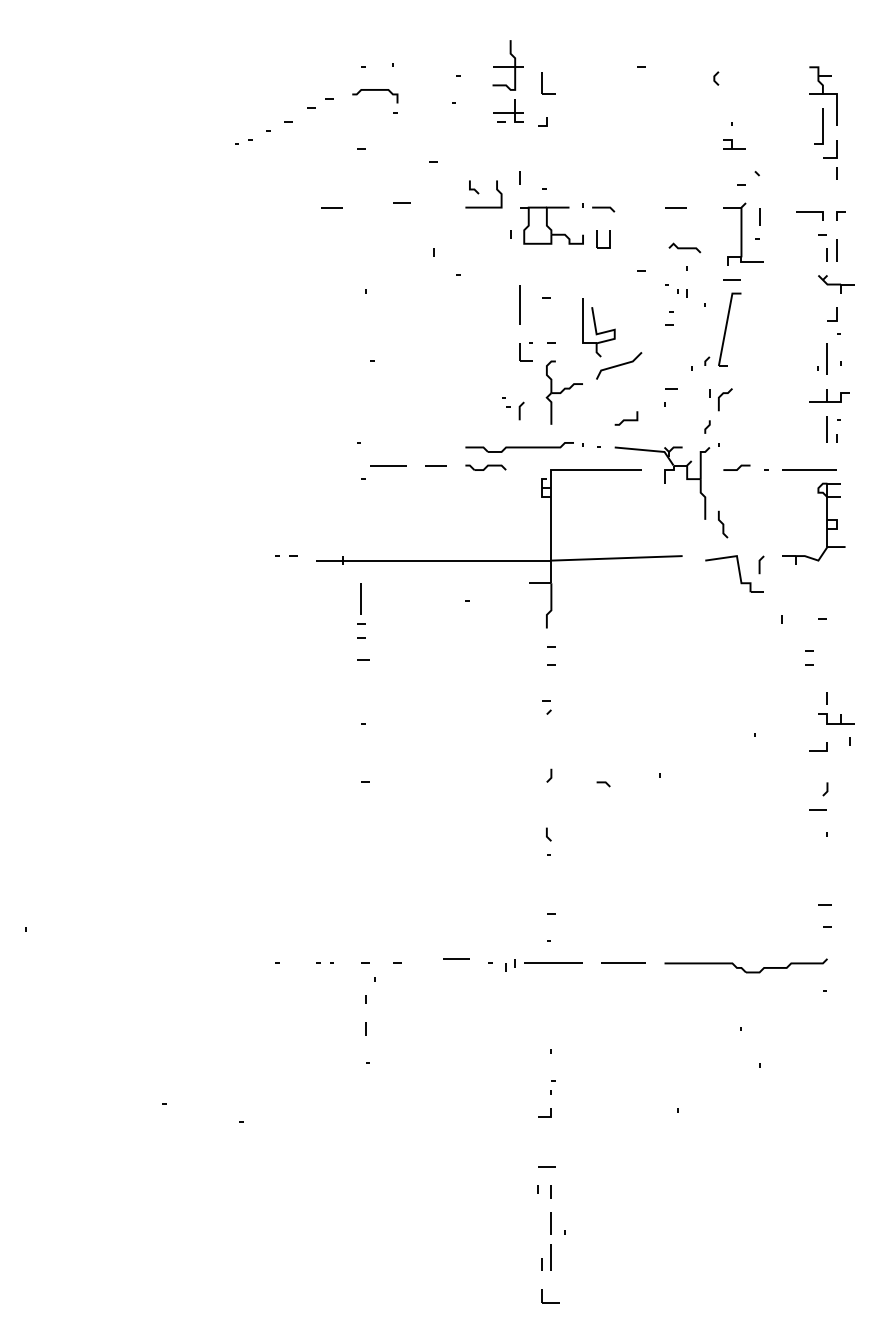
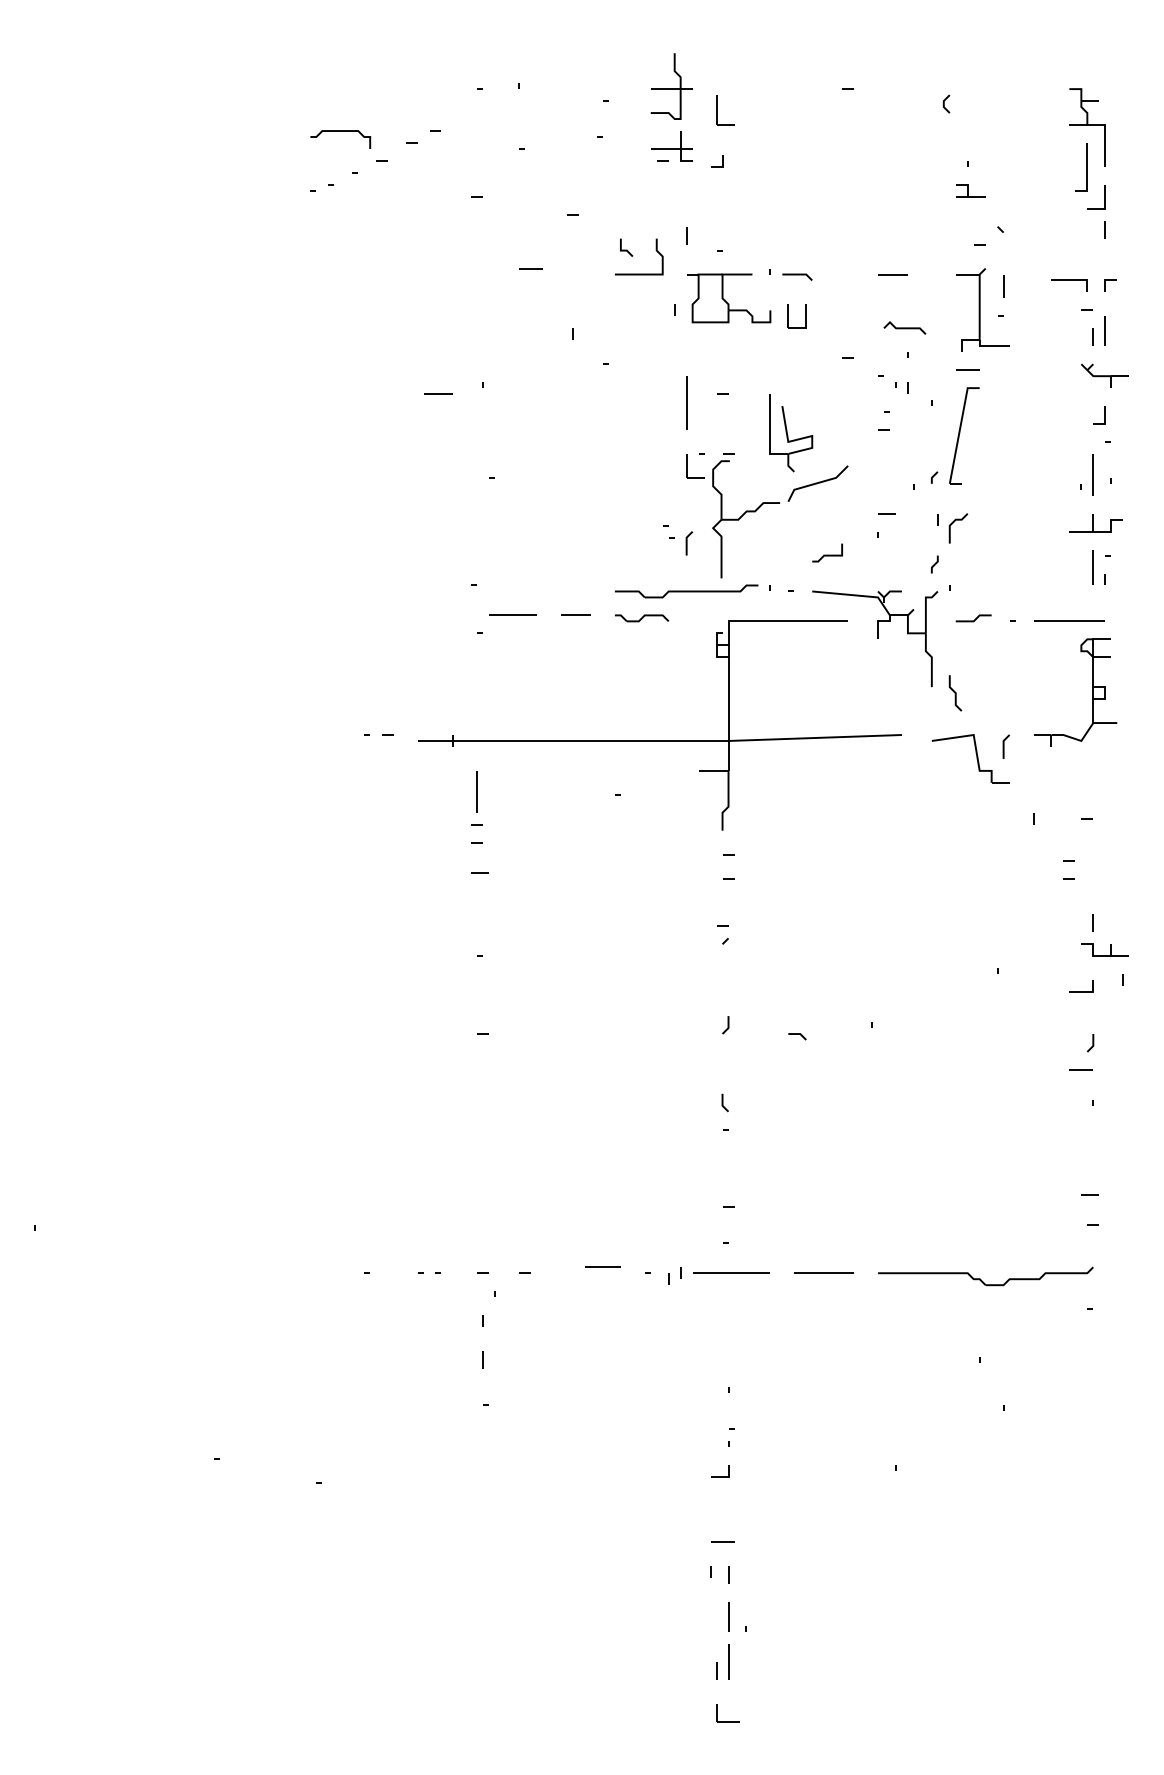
curve: (375, 90) -> (340, 131), moved
line: (331, 207) -> (438, 393), moved
part: (564, 392) -> (745, 519), size x1.4

